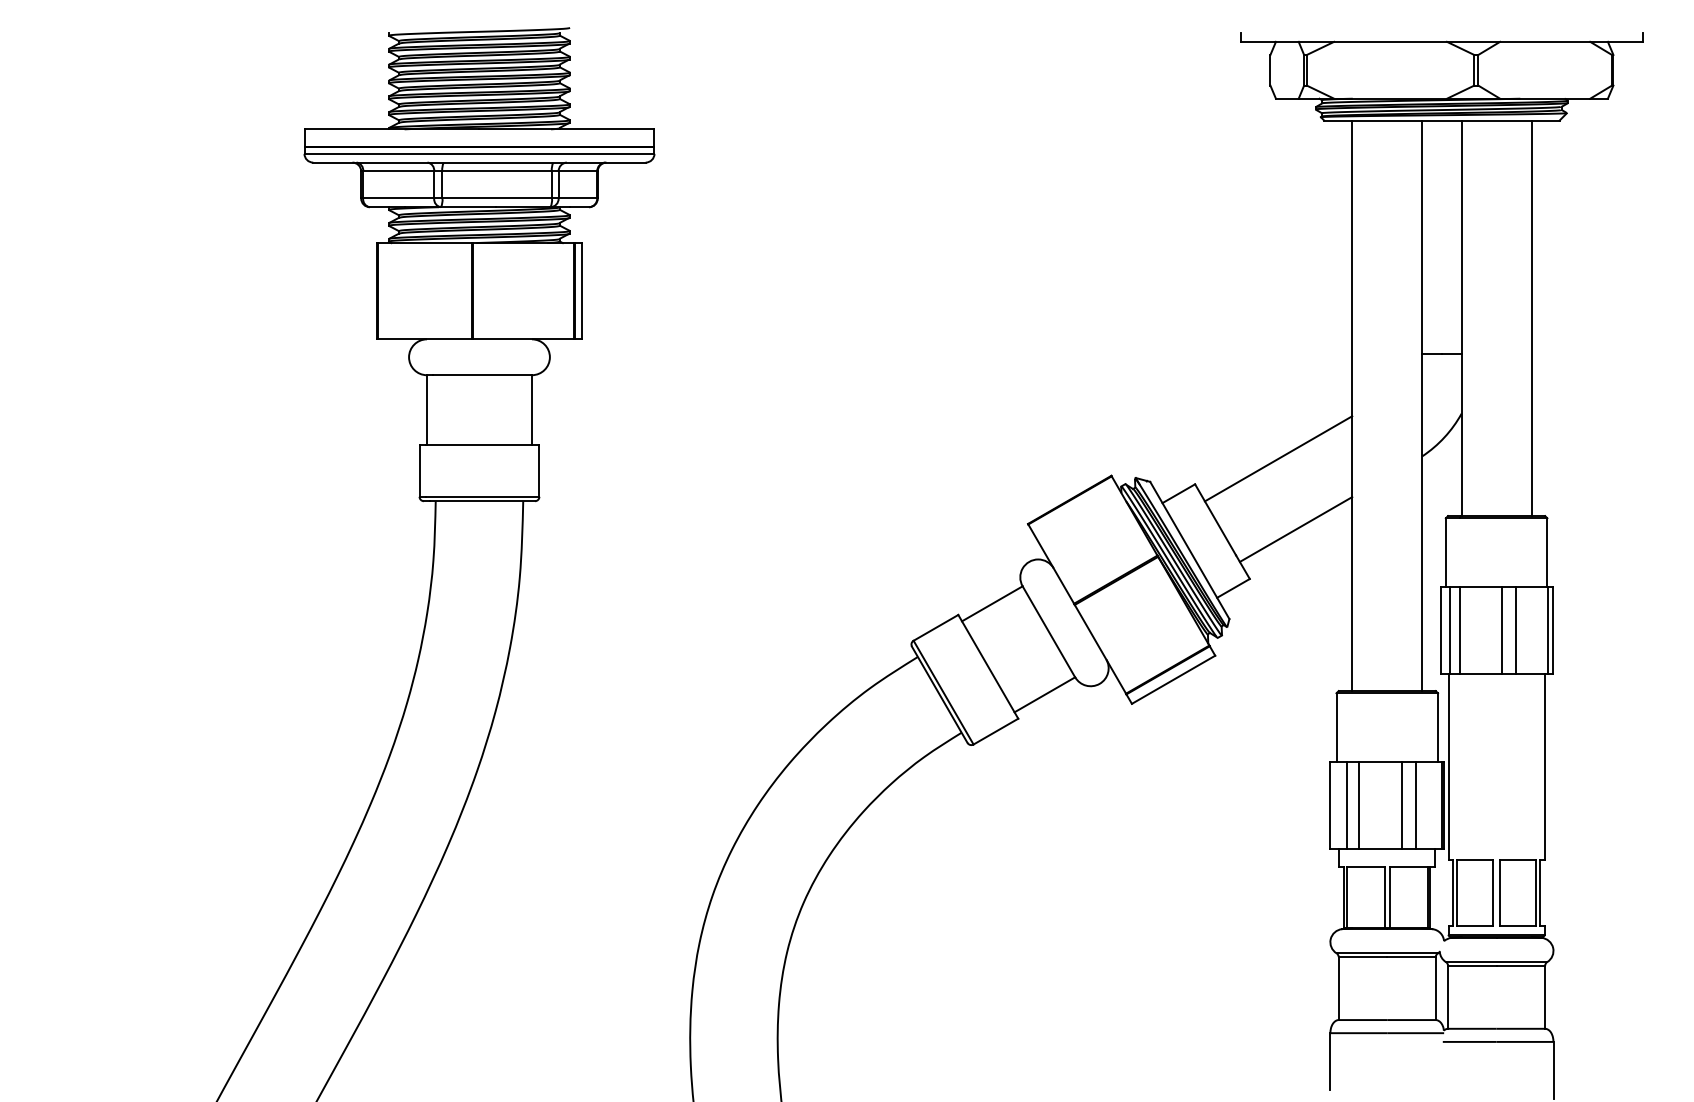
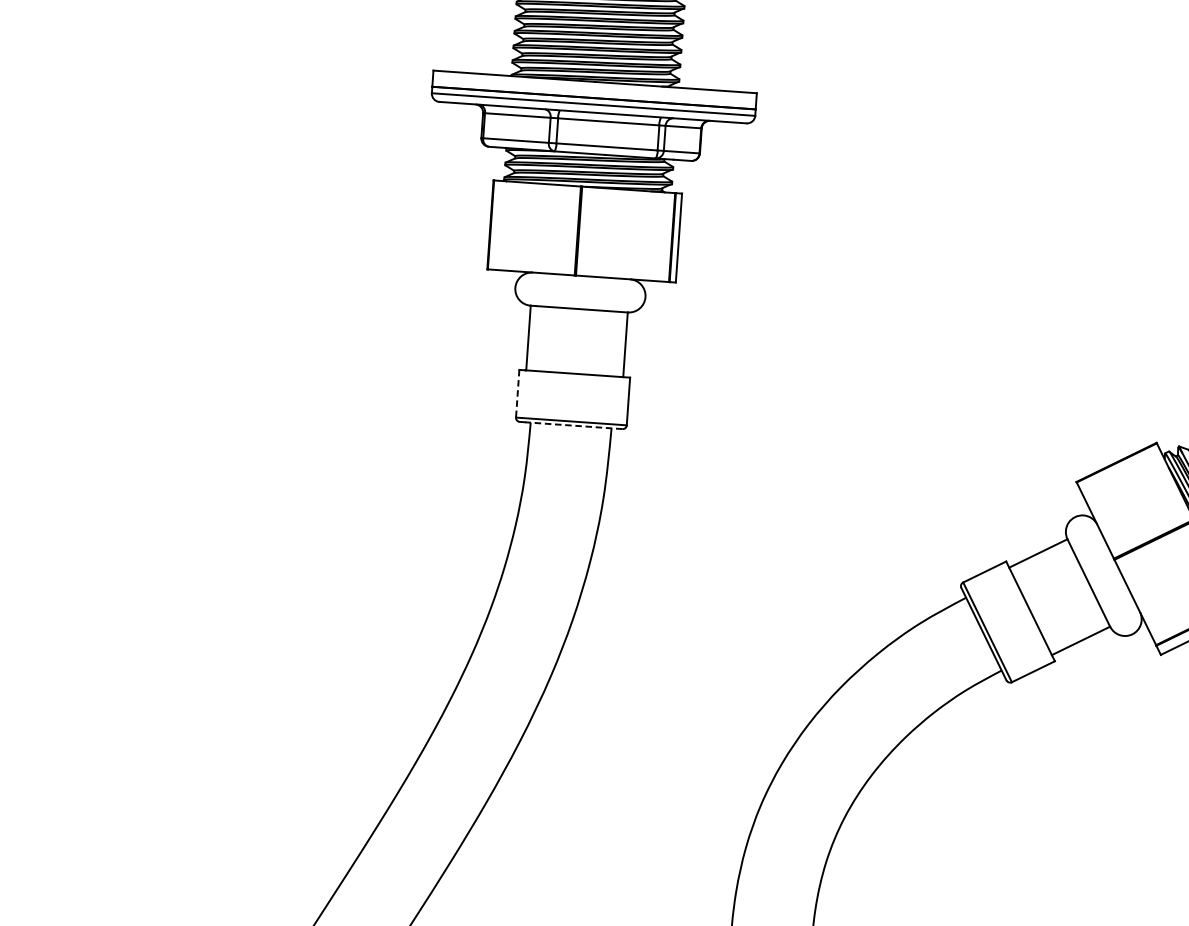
line: (419, 471) -> (517, 394), solid -> dashed
line: (482, 501) -> (573, 425), solid -> dashed

